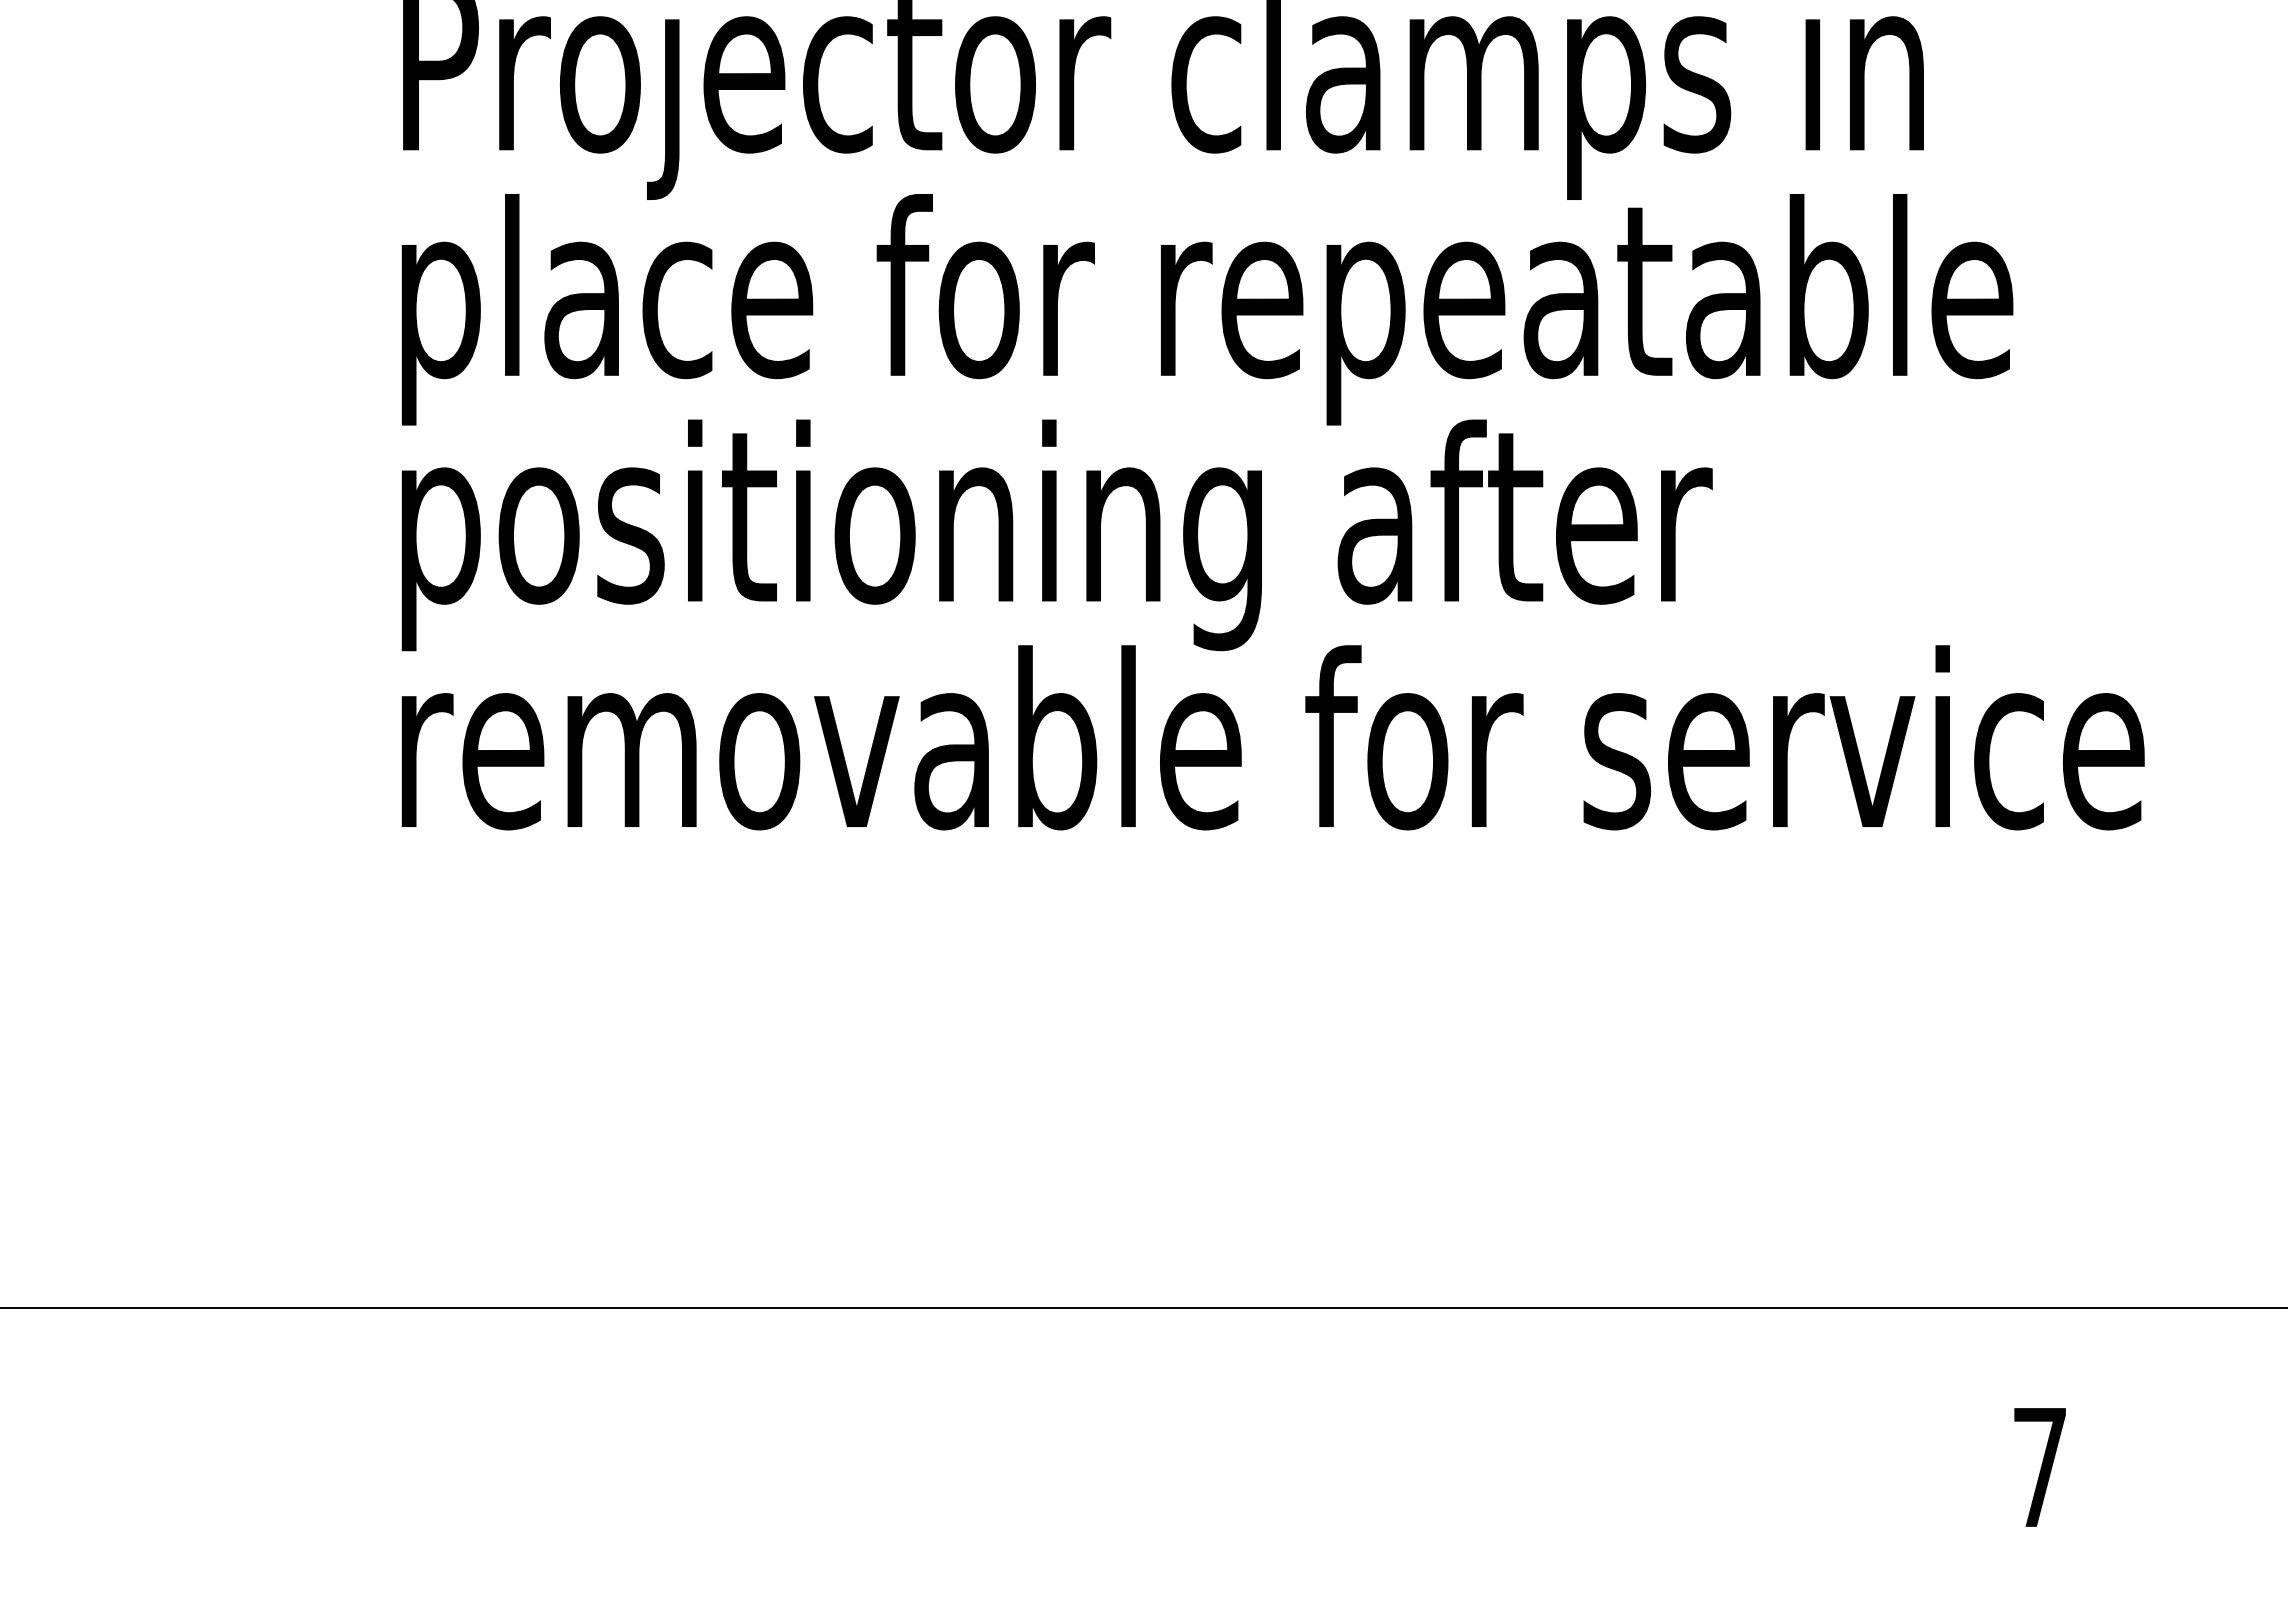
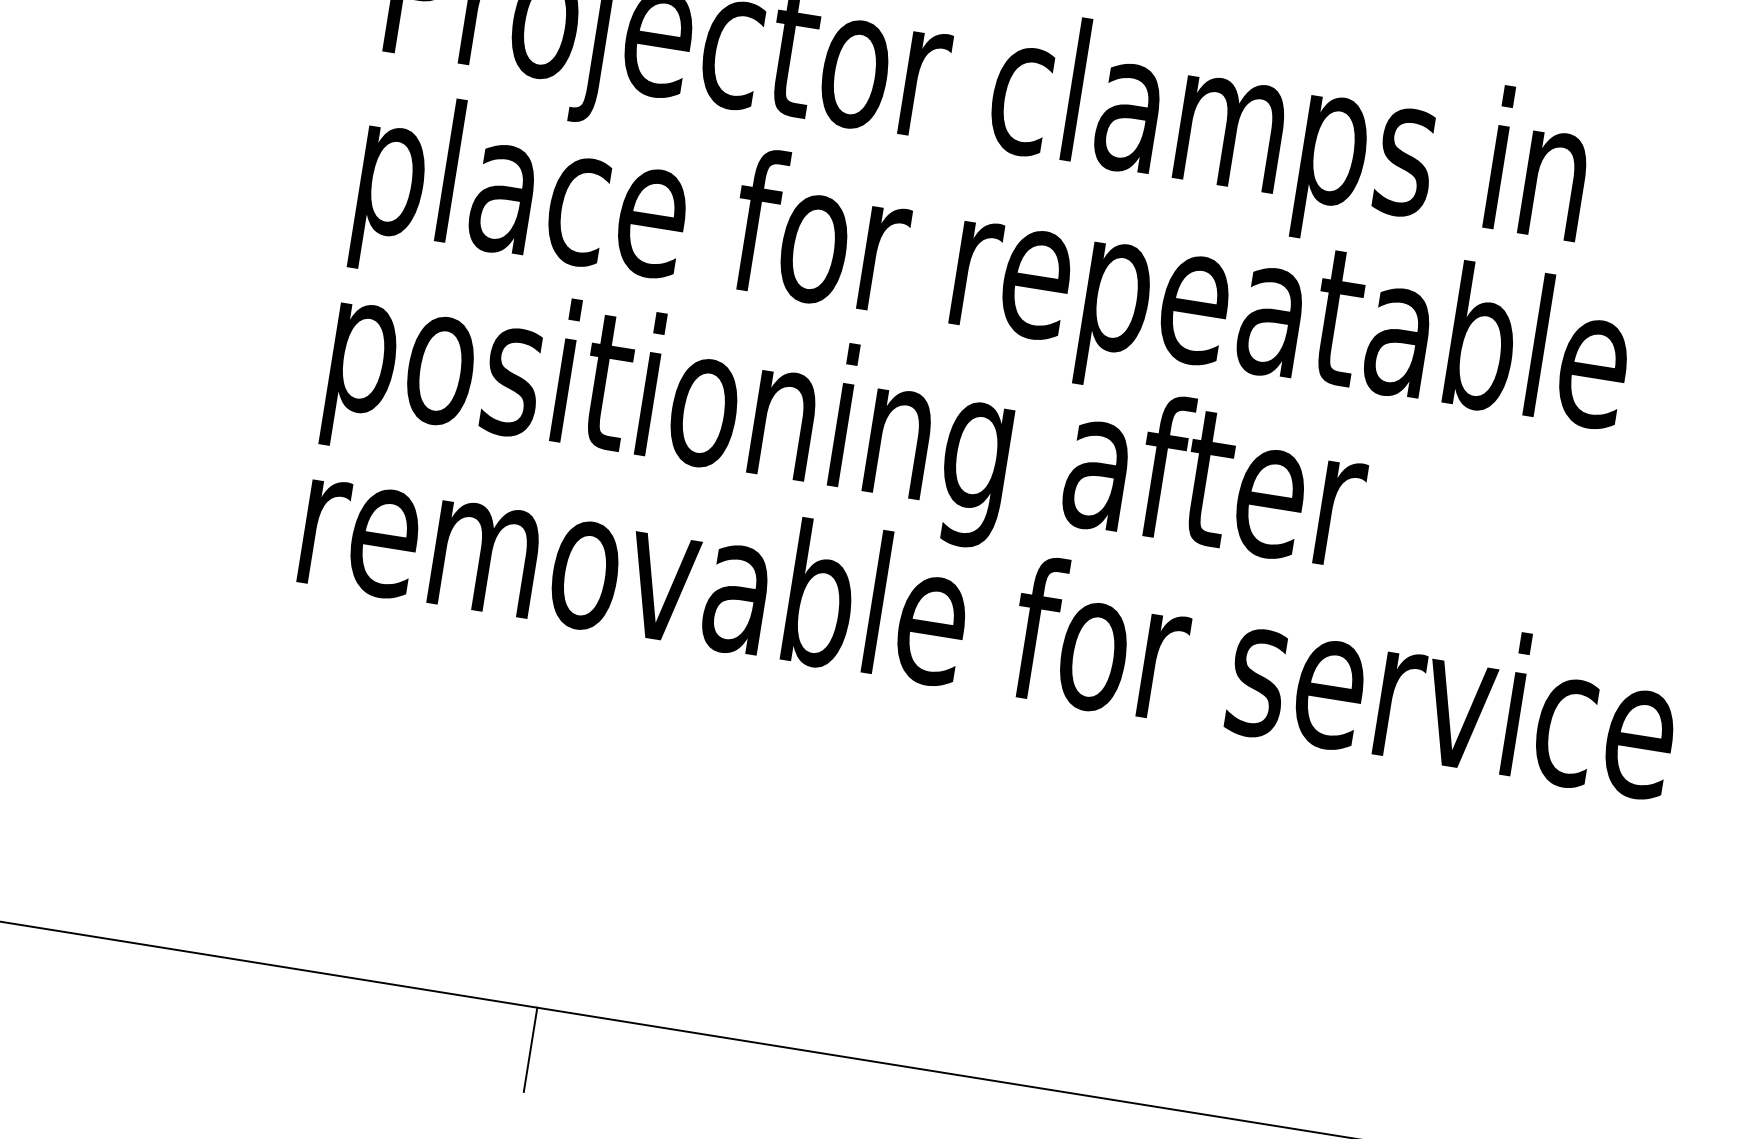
line: (786, 1361) -> (530, 1049), added

